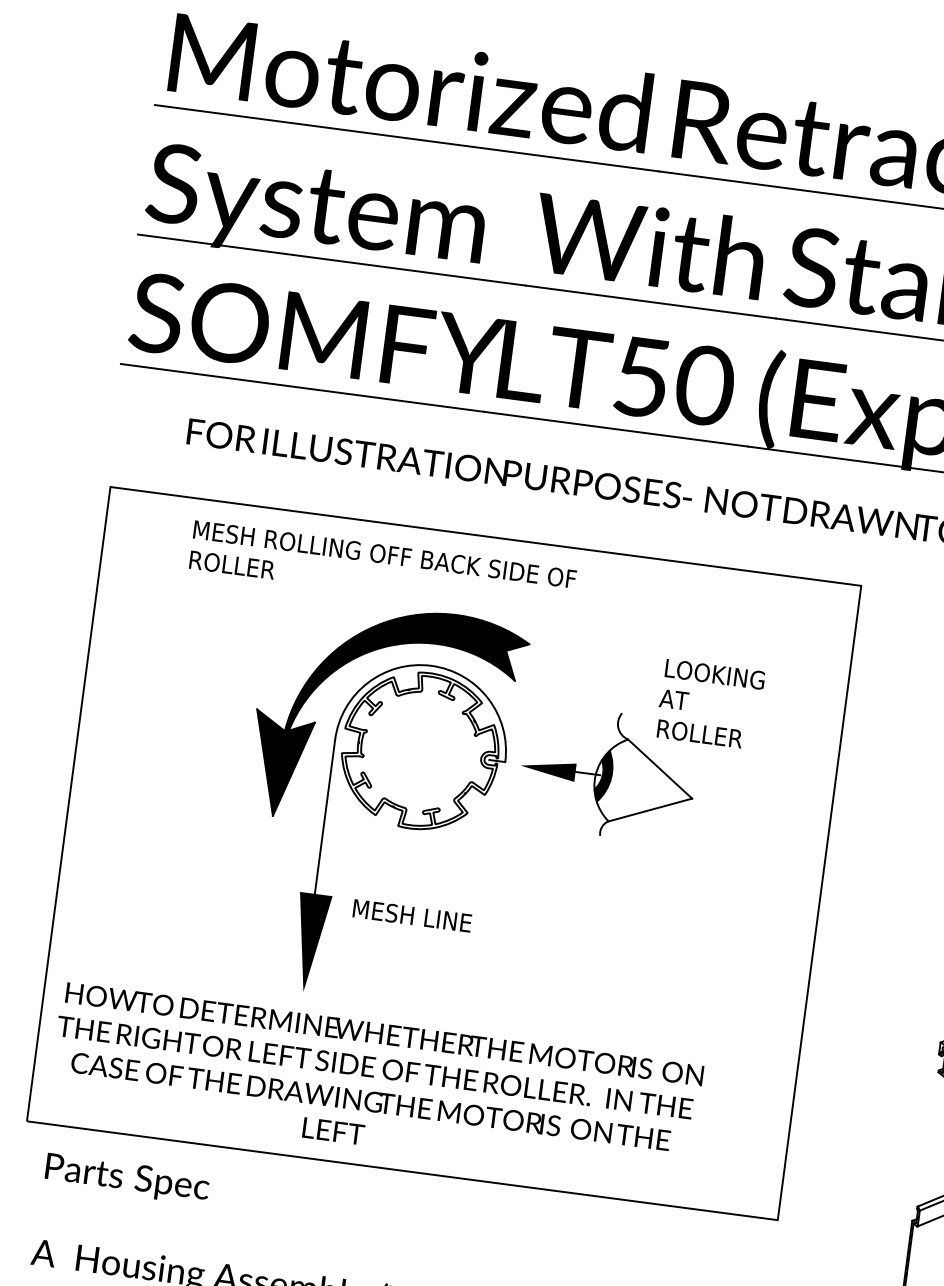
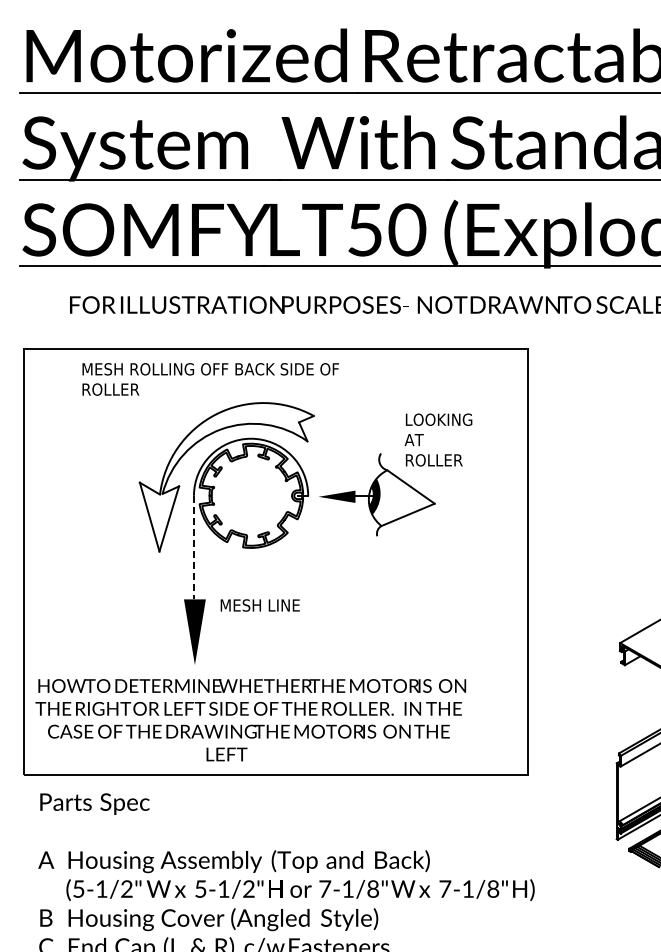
fill: (387, 718) -> (226, 477), removed
line: (324, 816) -> (193, 547), solid -> dashed

